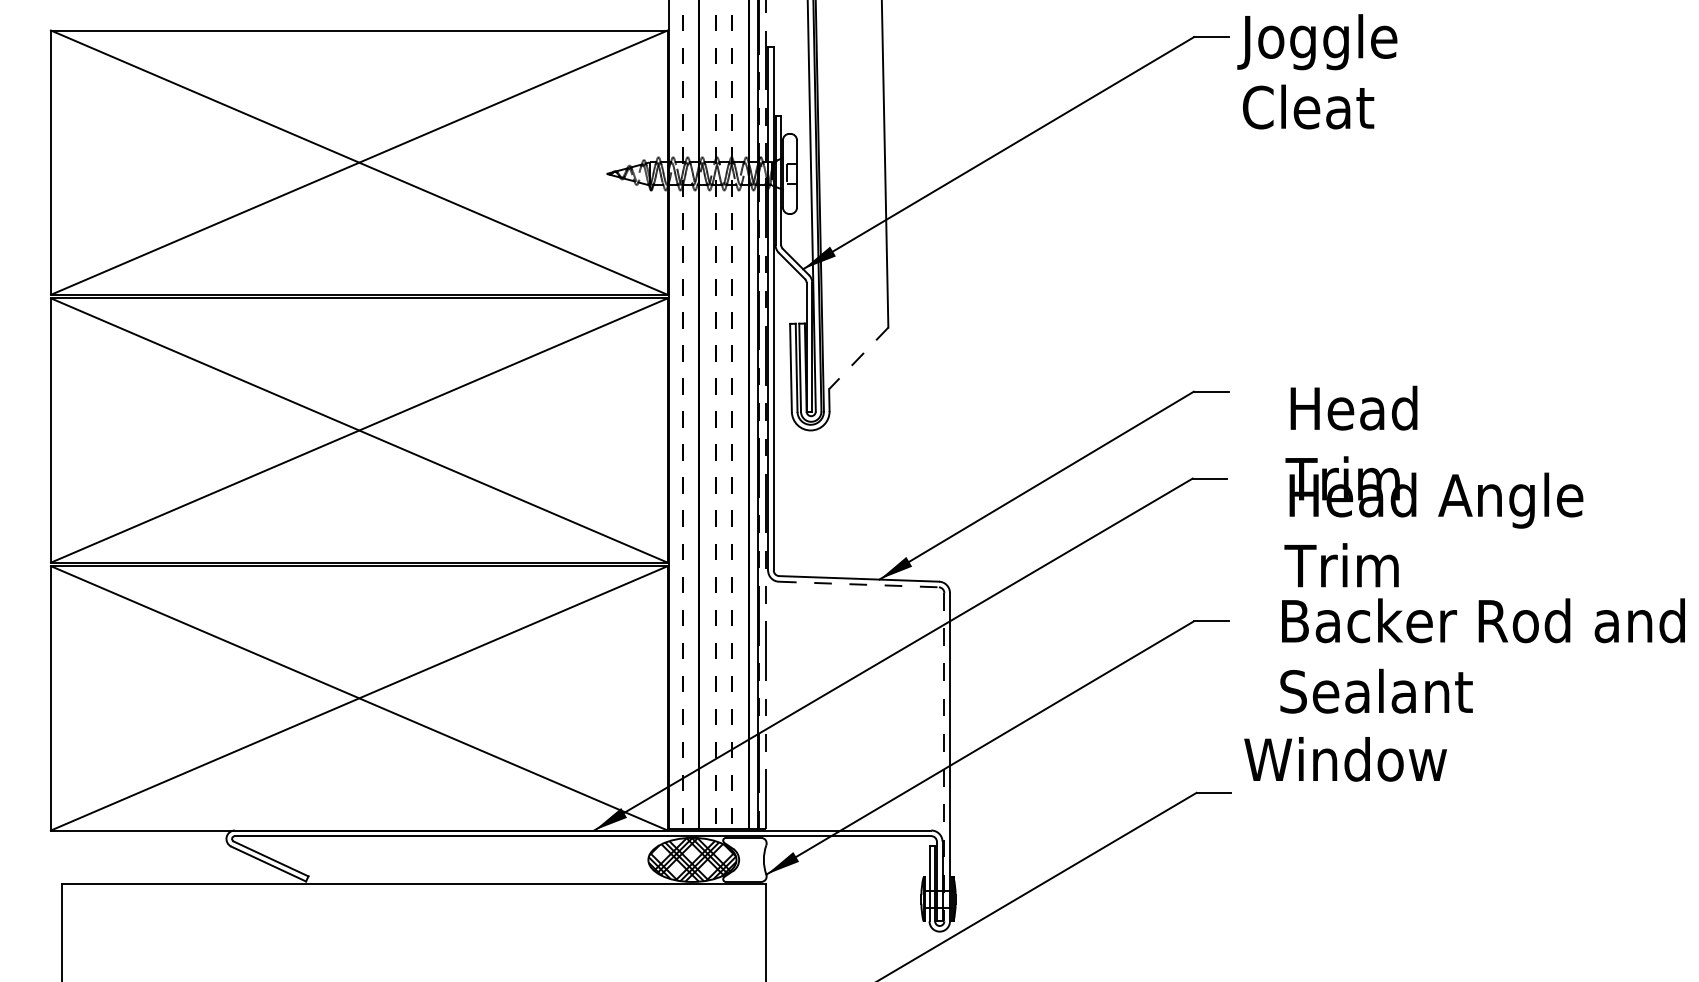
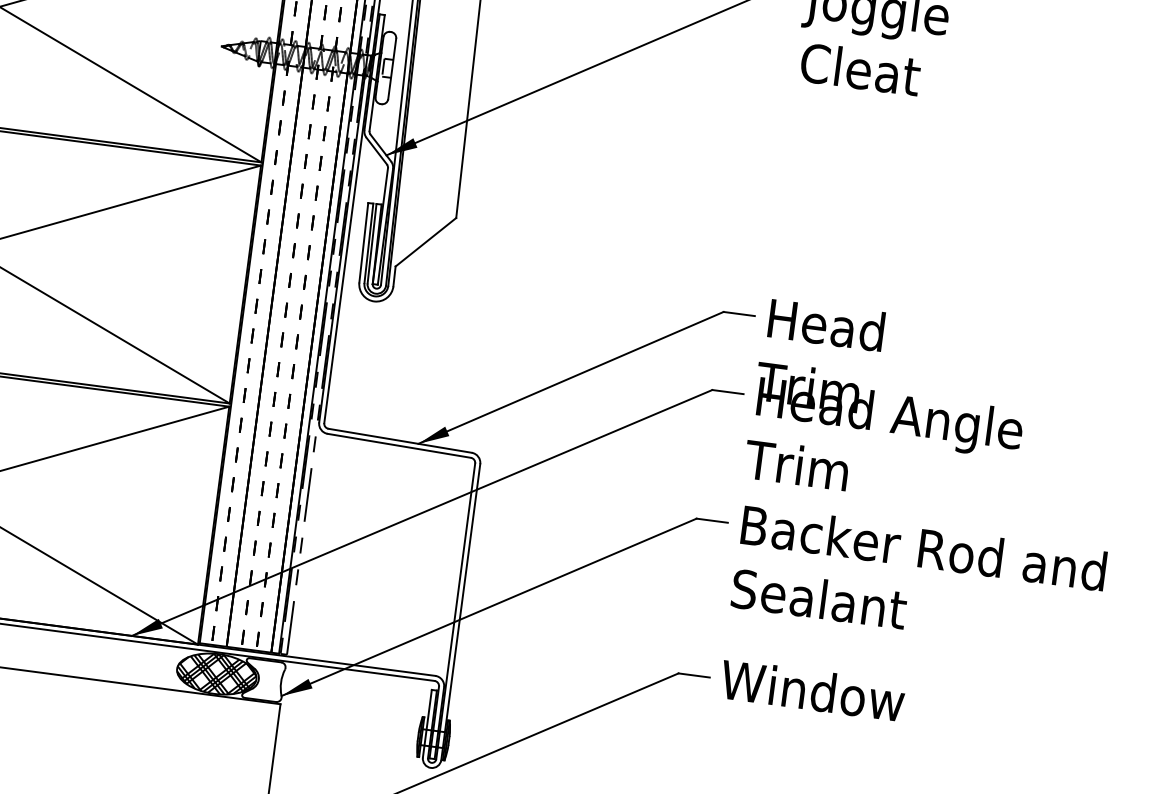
line: (858, 358) -> (425, 242), dashed -> solid
text: (1433, 486) -> (888, 404), moved
line: (858, 584) -> (398, 445), dashed -> solid
text: (1482, 655) -> (918, 579), moved
line: (944, 757) -> (455, 611), dashed -> solid
text: (1345, 759) -> (812, 690), moved

